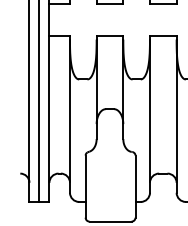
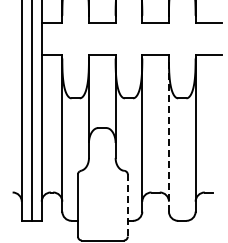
line: (176, 116) -> (168, 135), solid -> dashed
line: (135, 187) -> (127, 206), solid -> dashed

